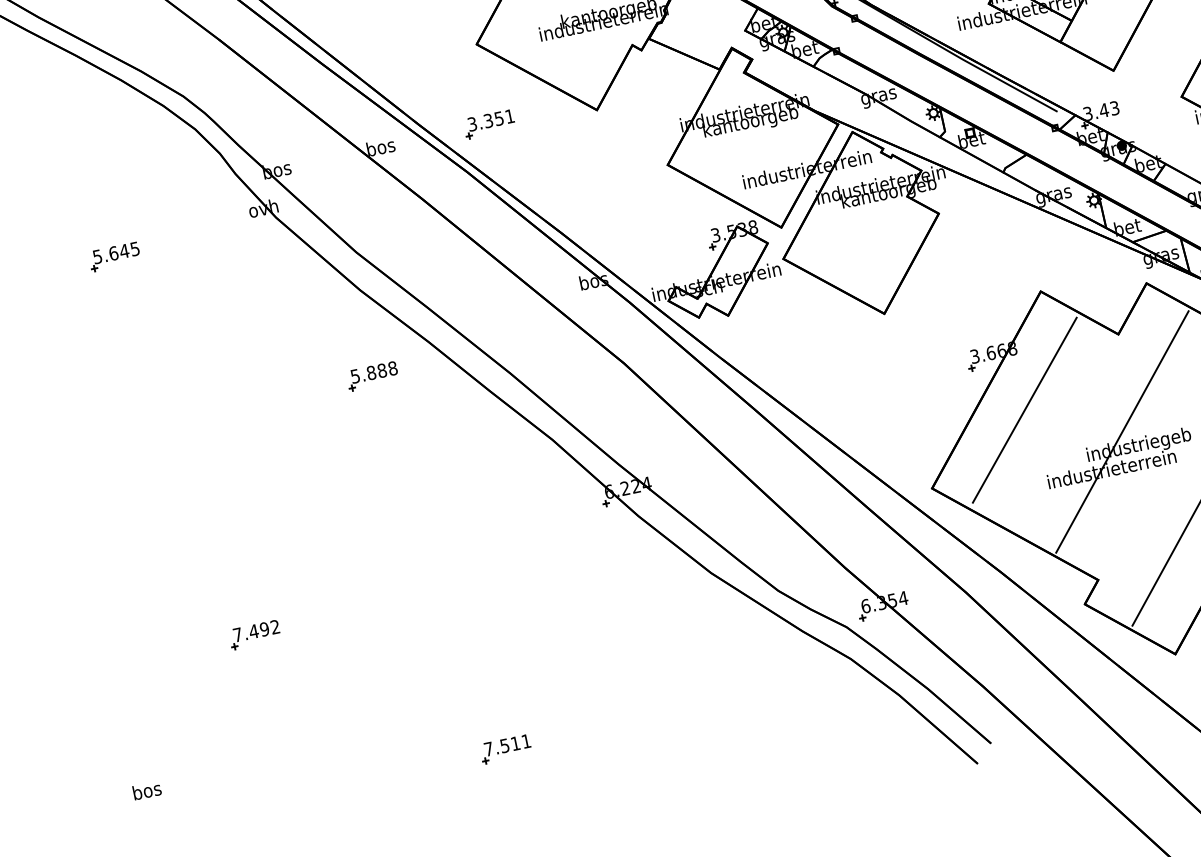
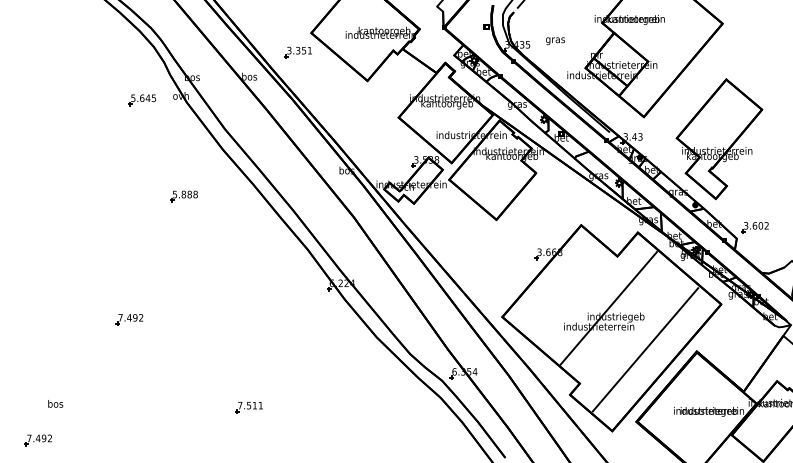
part: (487, 124) -> (297, 52), moved
part: (115, 257) -> (142, 100), moved
part: (371, 376) -> (183, 196), moved
line: (1024, 411) -> (559, 286), removed
text: (146, 790) -> (55, 403), moved

